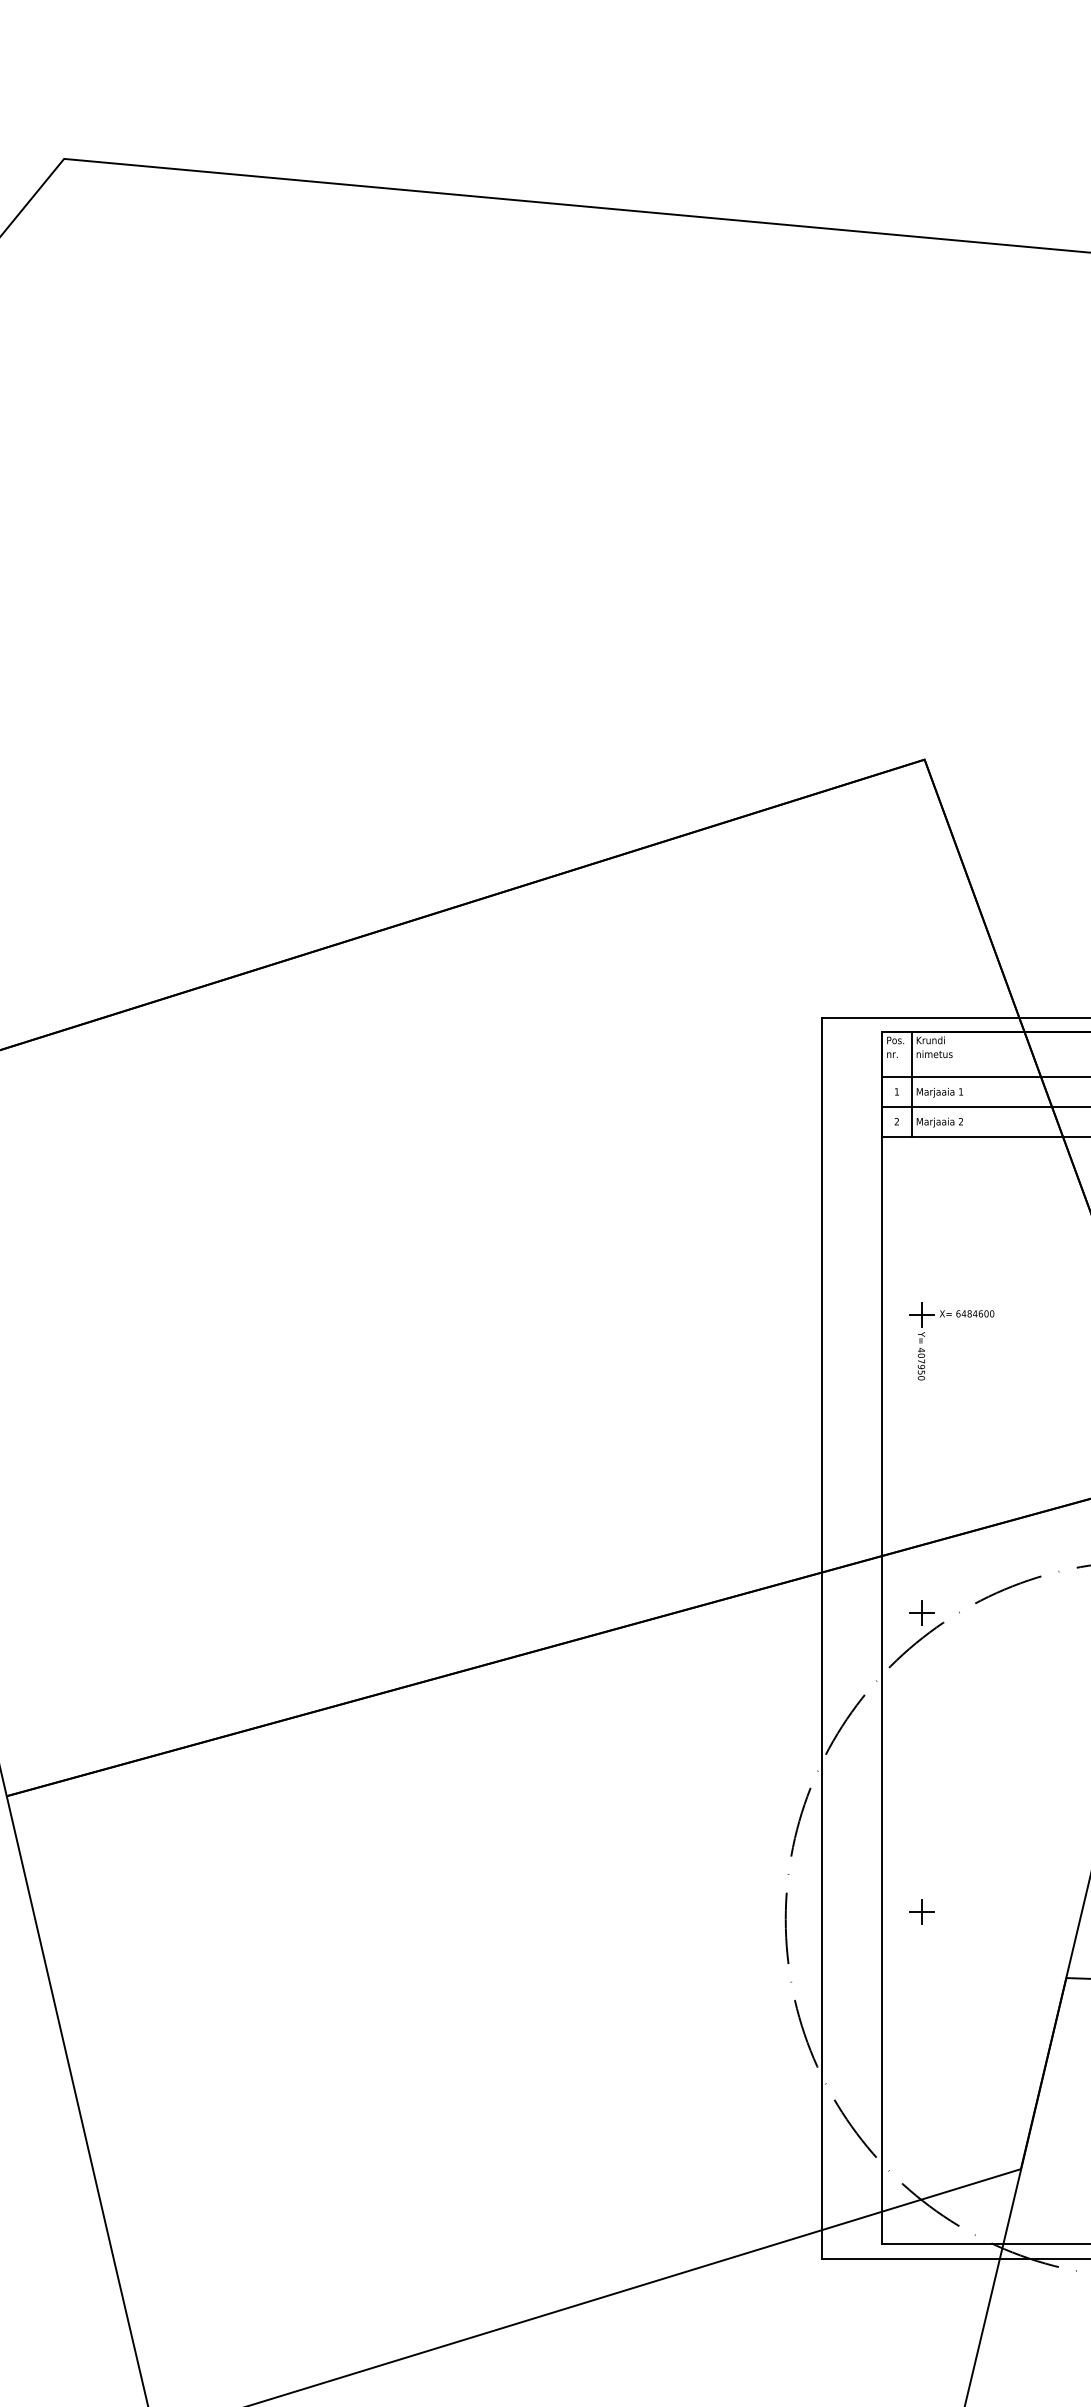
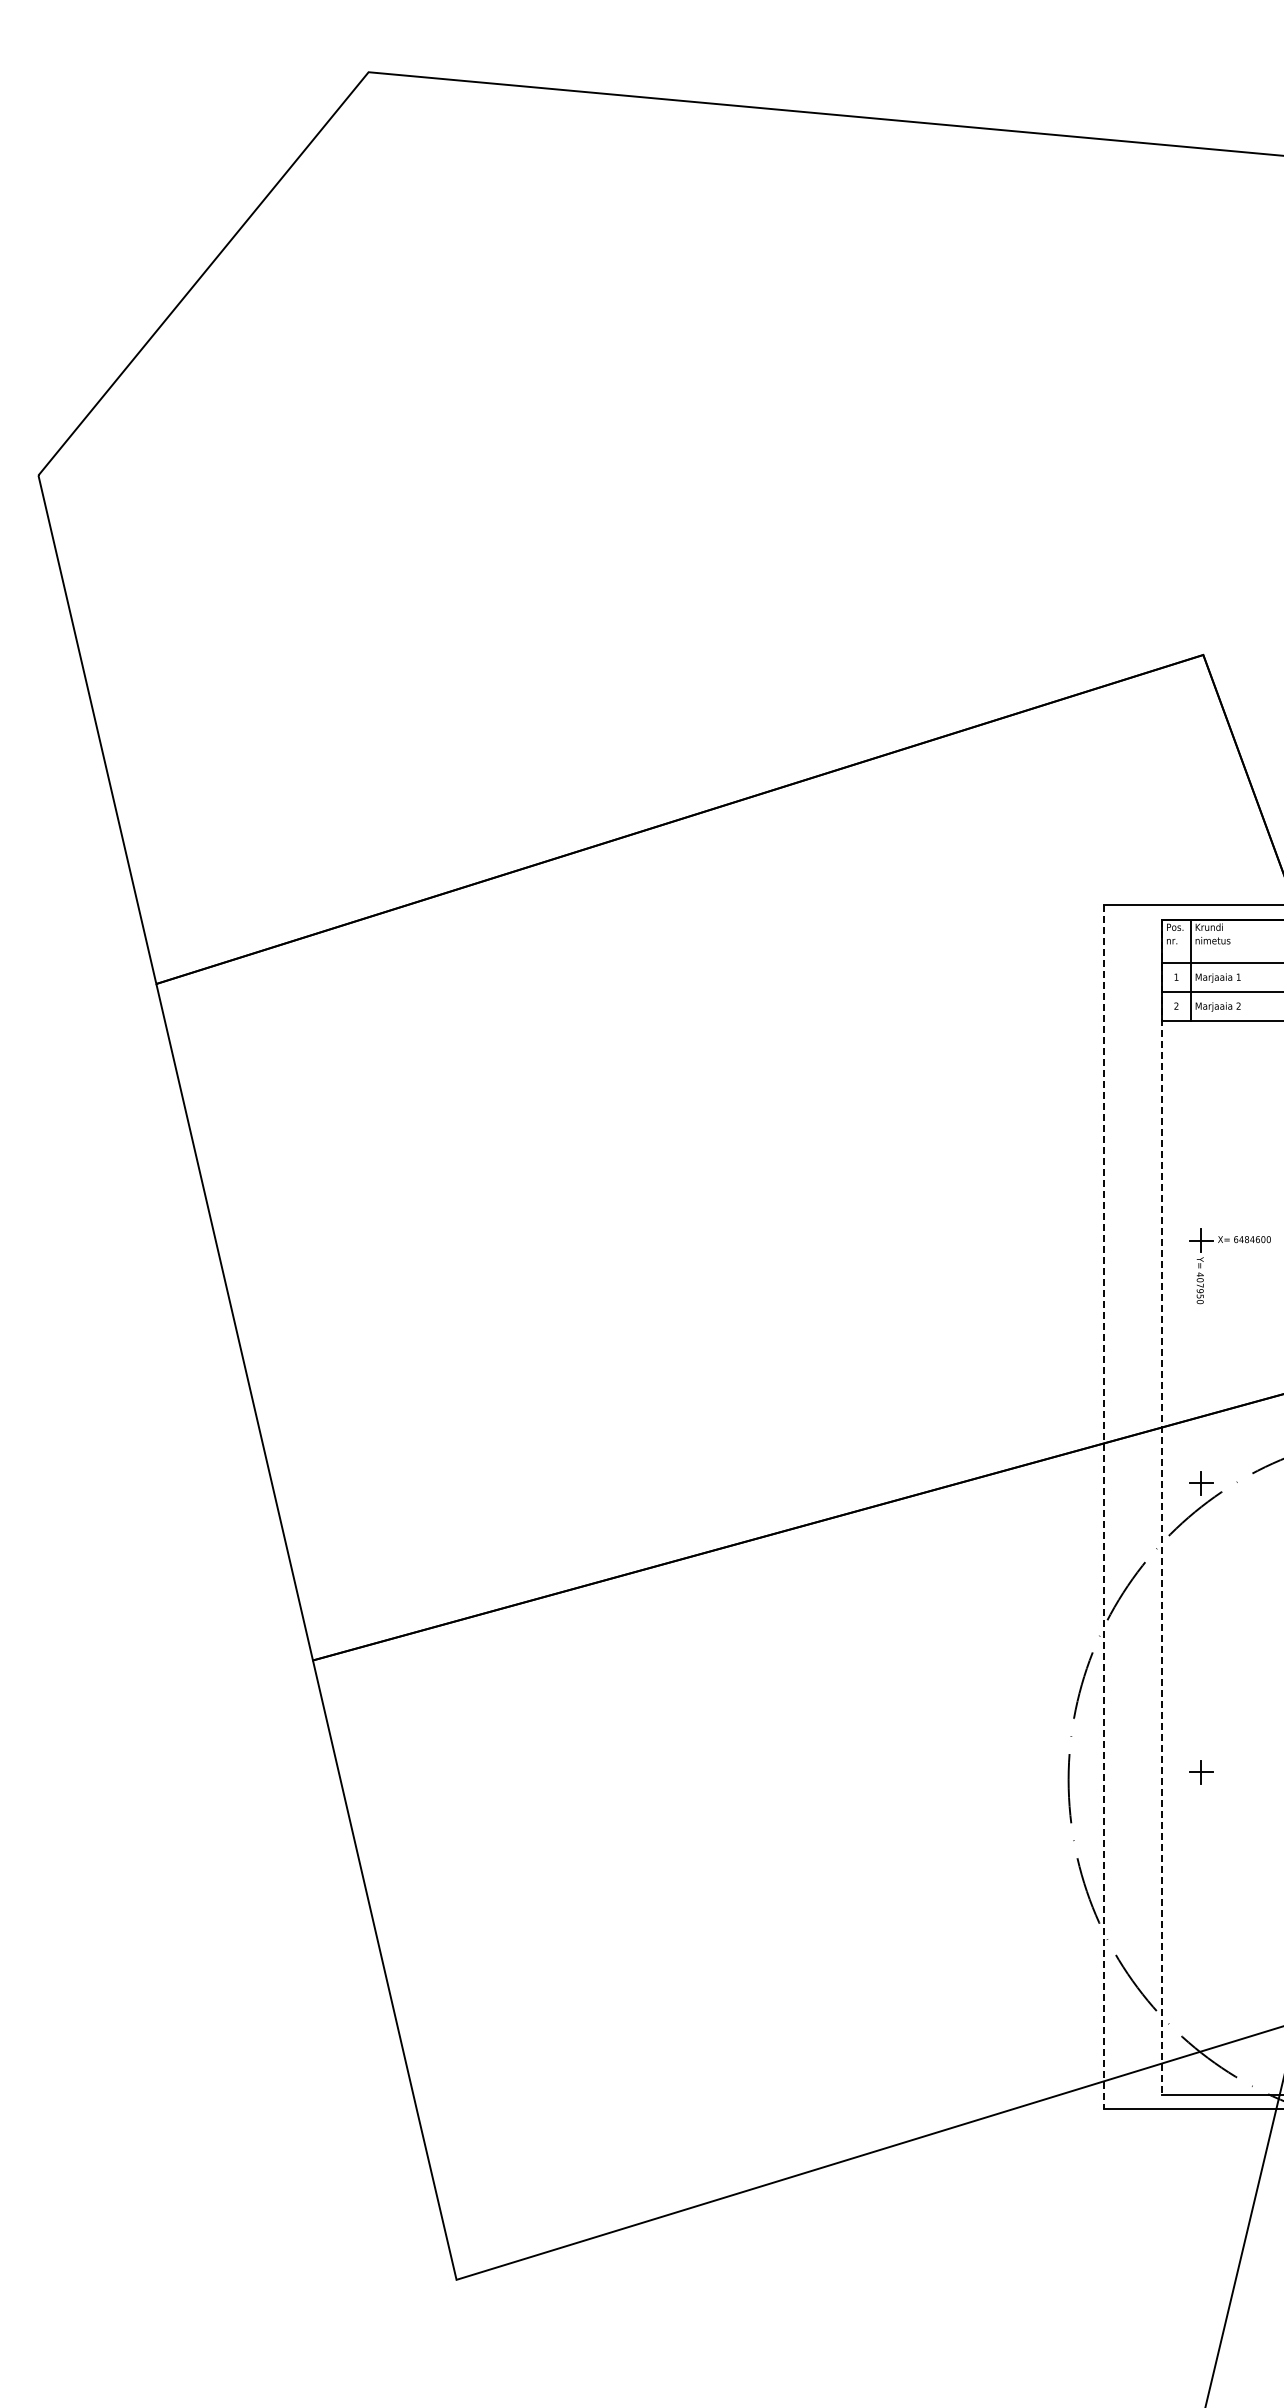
part: (958, 1317) -> (1236, 1243), moved
line: (822, 1638) -> (1104, 1507), solid -> dashed
line: (882, 1638) -> (1162, 1507), solid -> dashed

